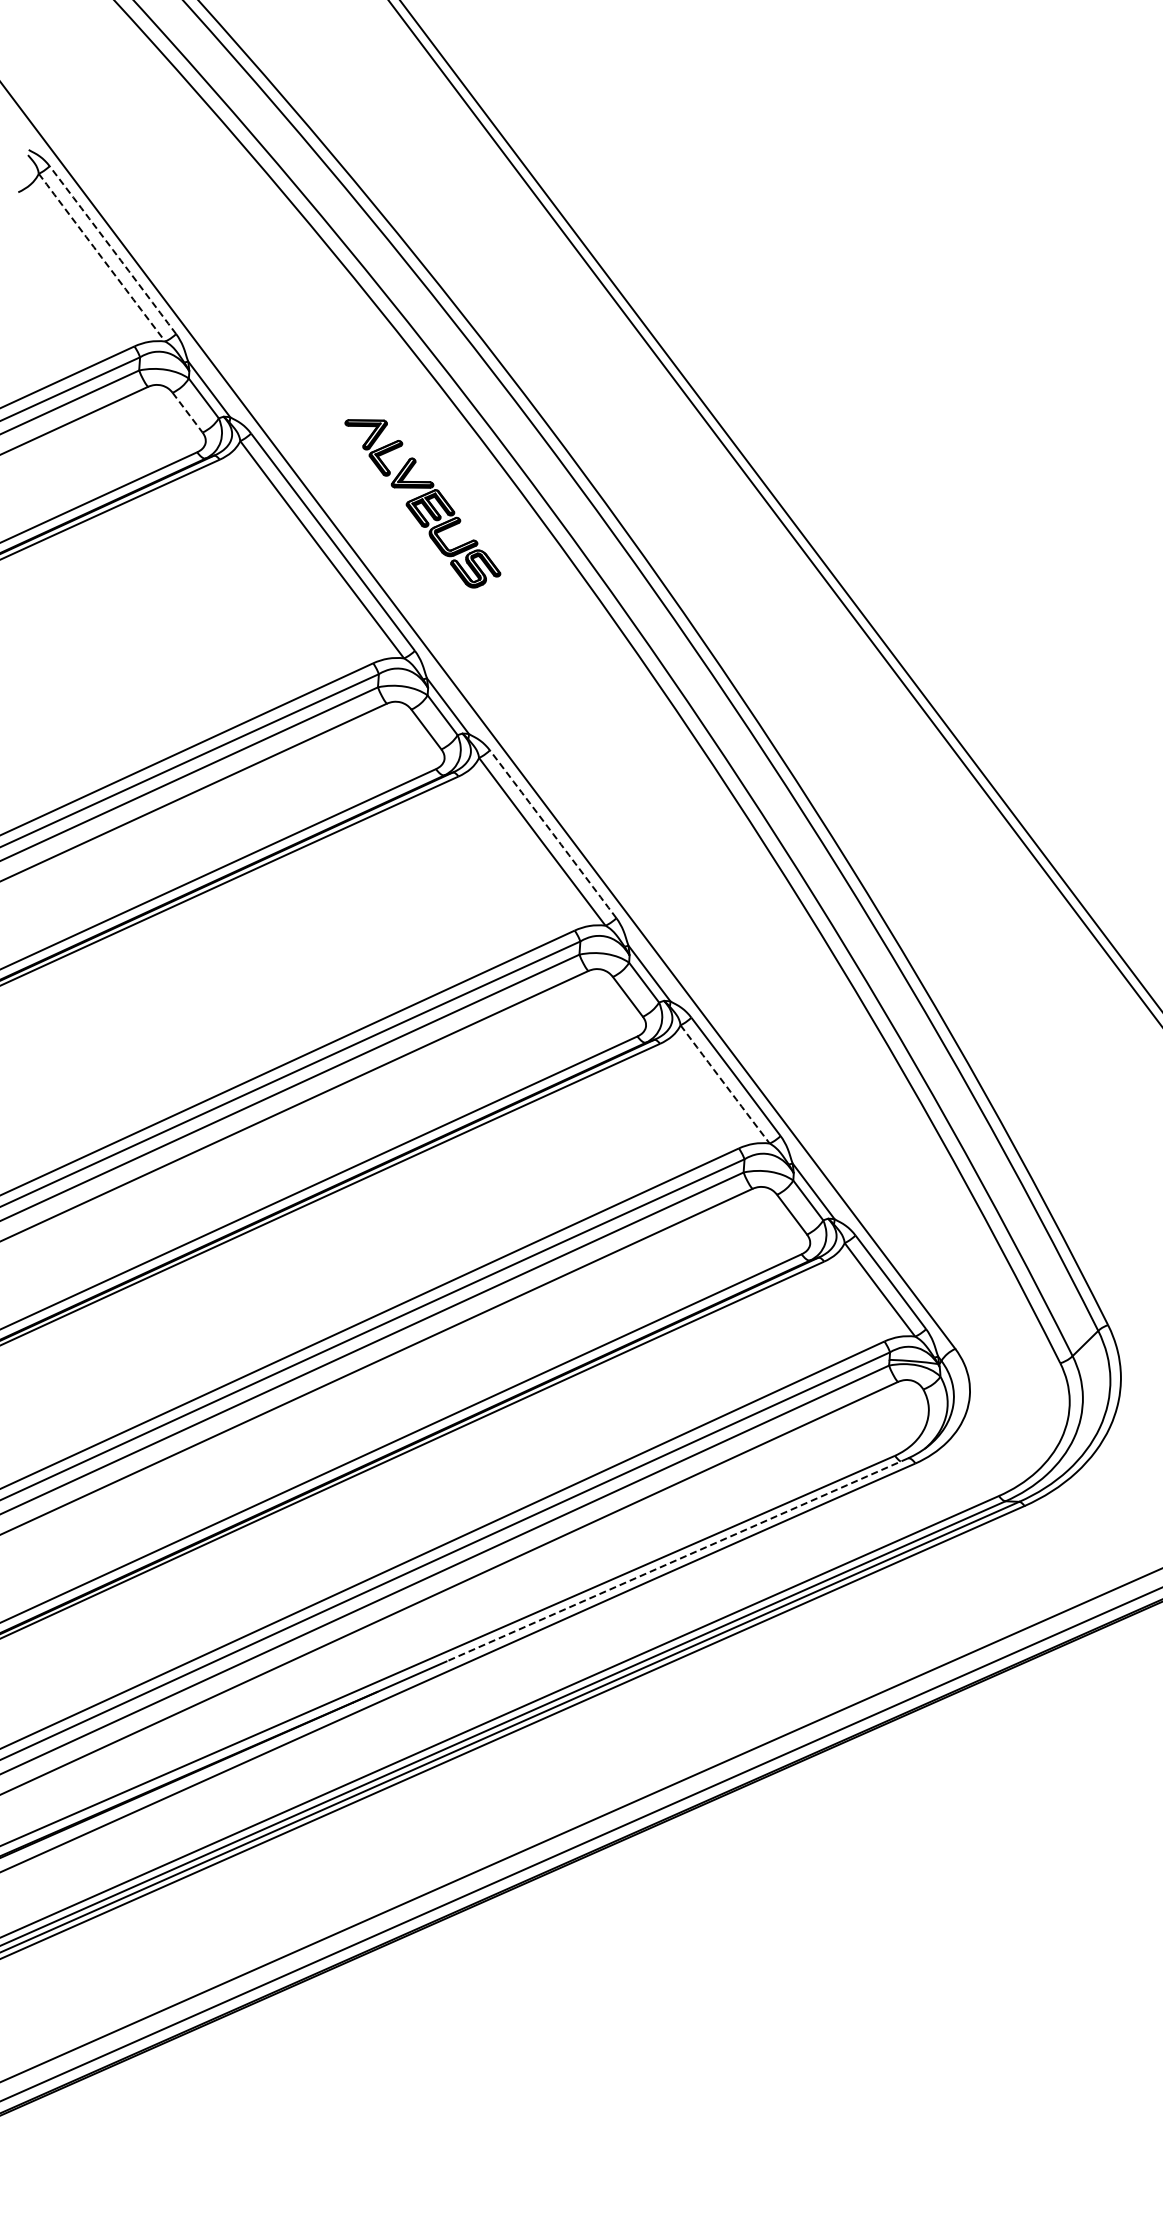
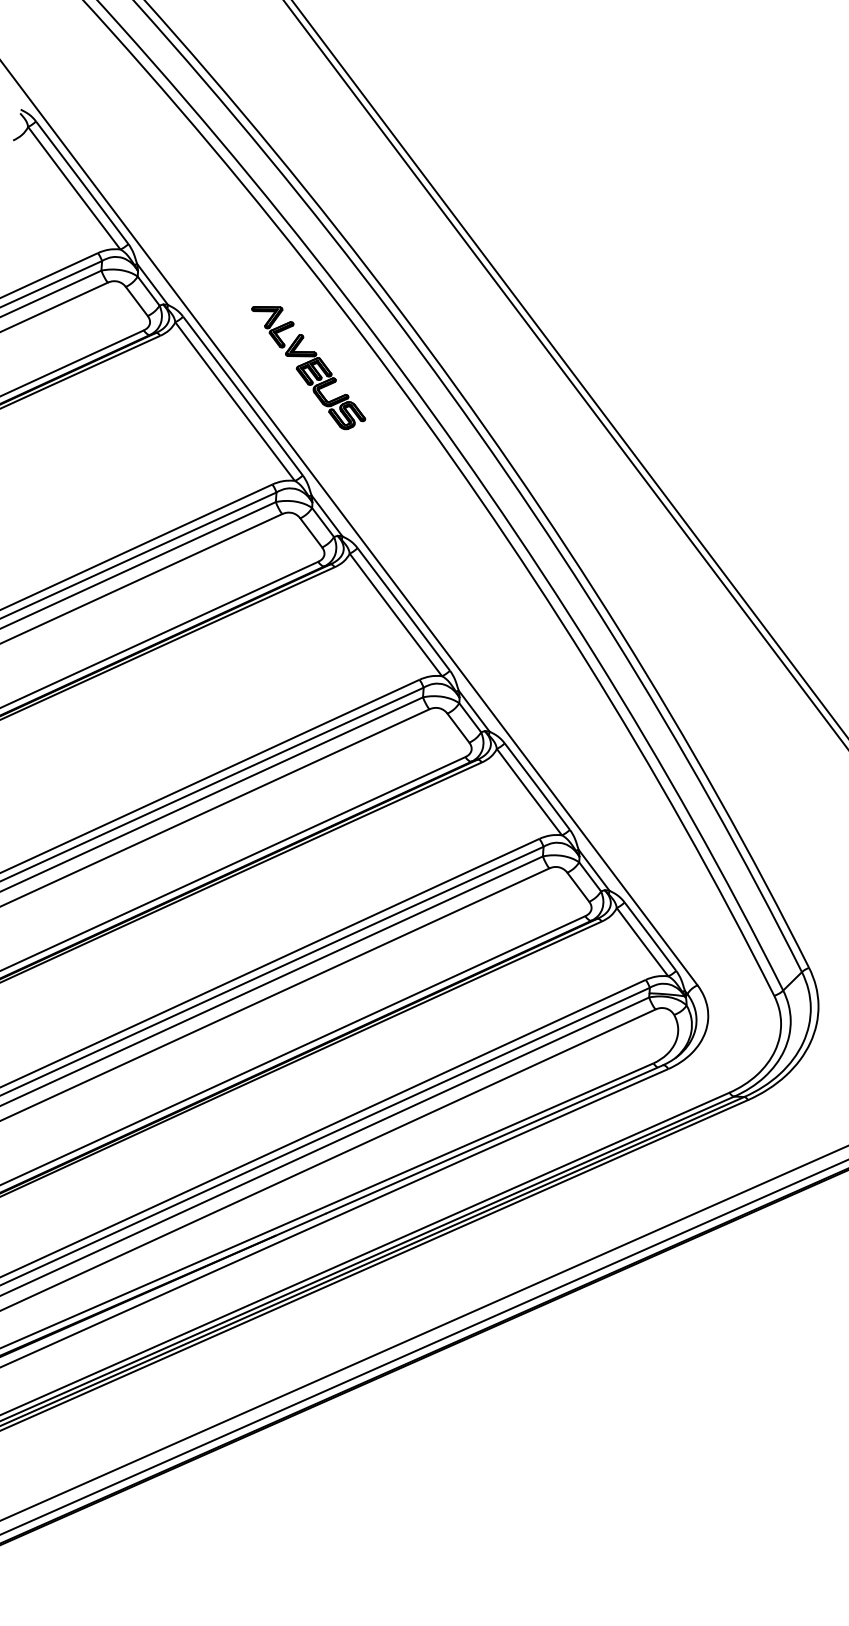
arc: (113, 250) -> (82, 183), dashed -> solid
arc: (101, 257) -> (73, 188), dashed -> solid
line: (187, 412) -> (136, 301), dashed -> solid
arc: (553, 834) -> (404, 609), dashed -> solid
arc: (725, 1084) -> (529, 792), dashed -> solid
line: (677, 1559) -> (494, 1139), dashed -> solid

